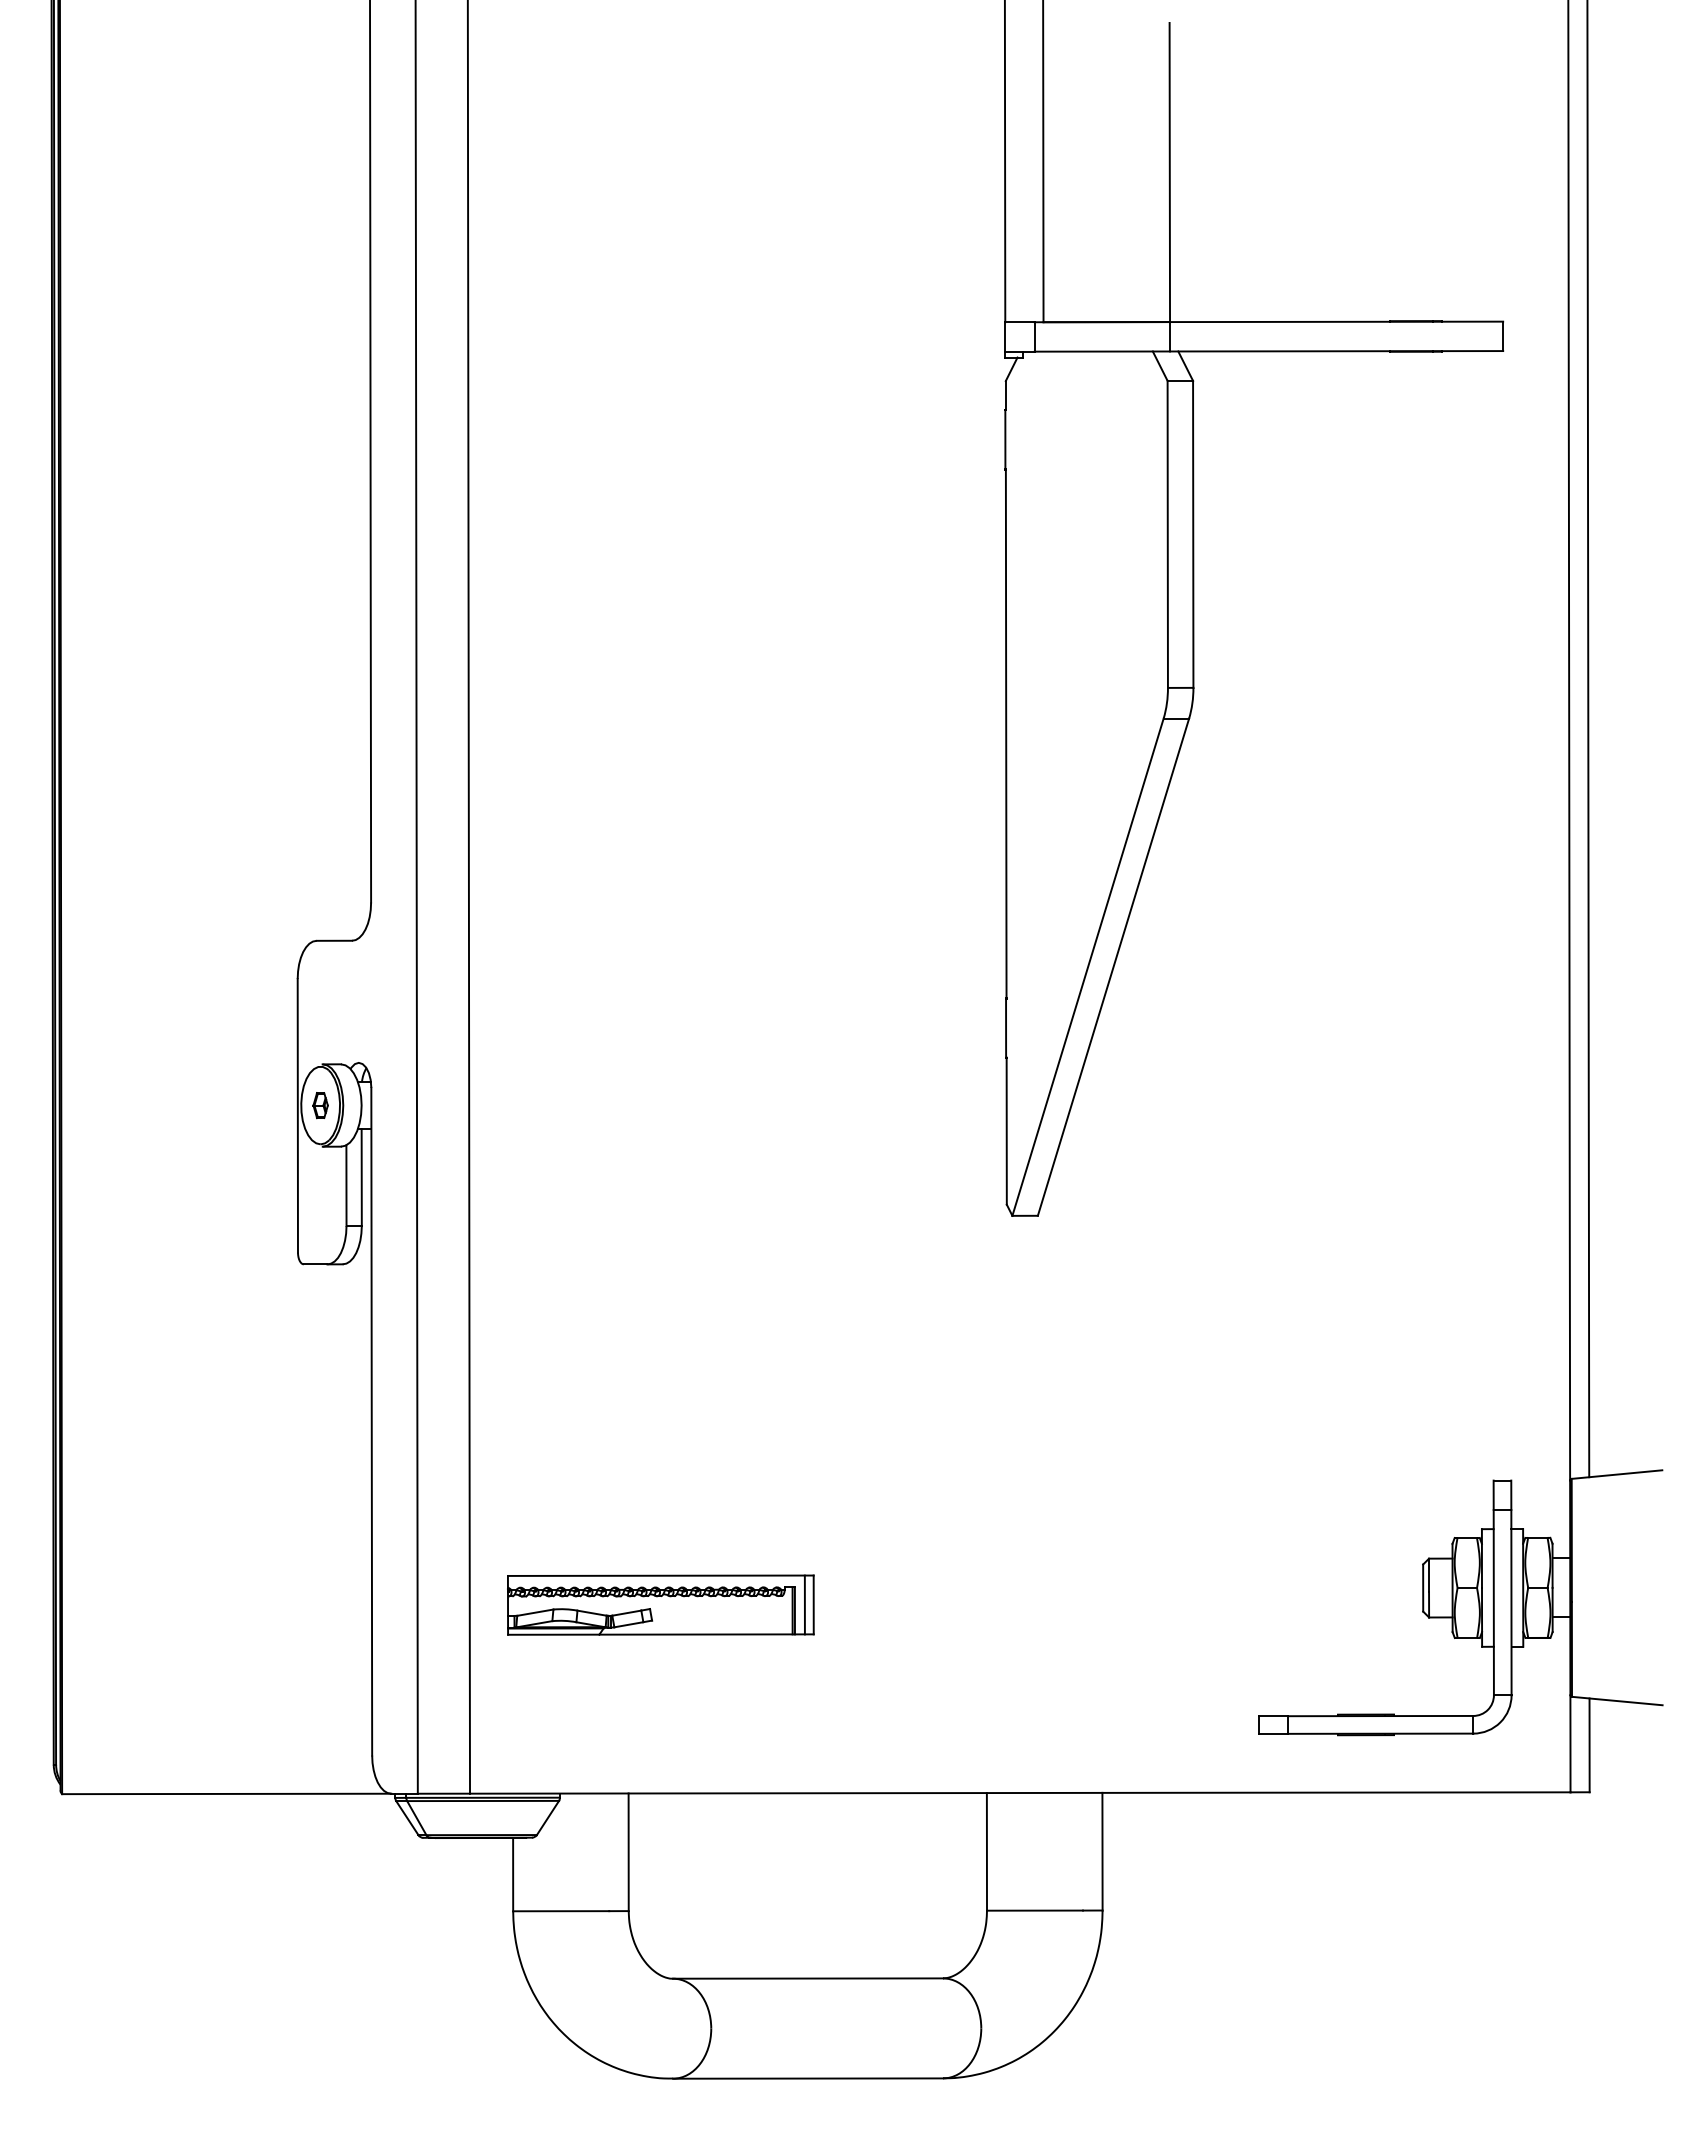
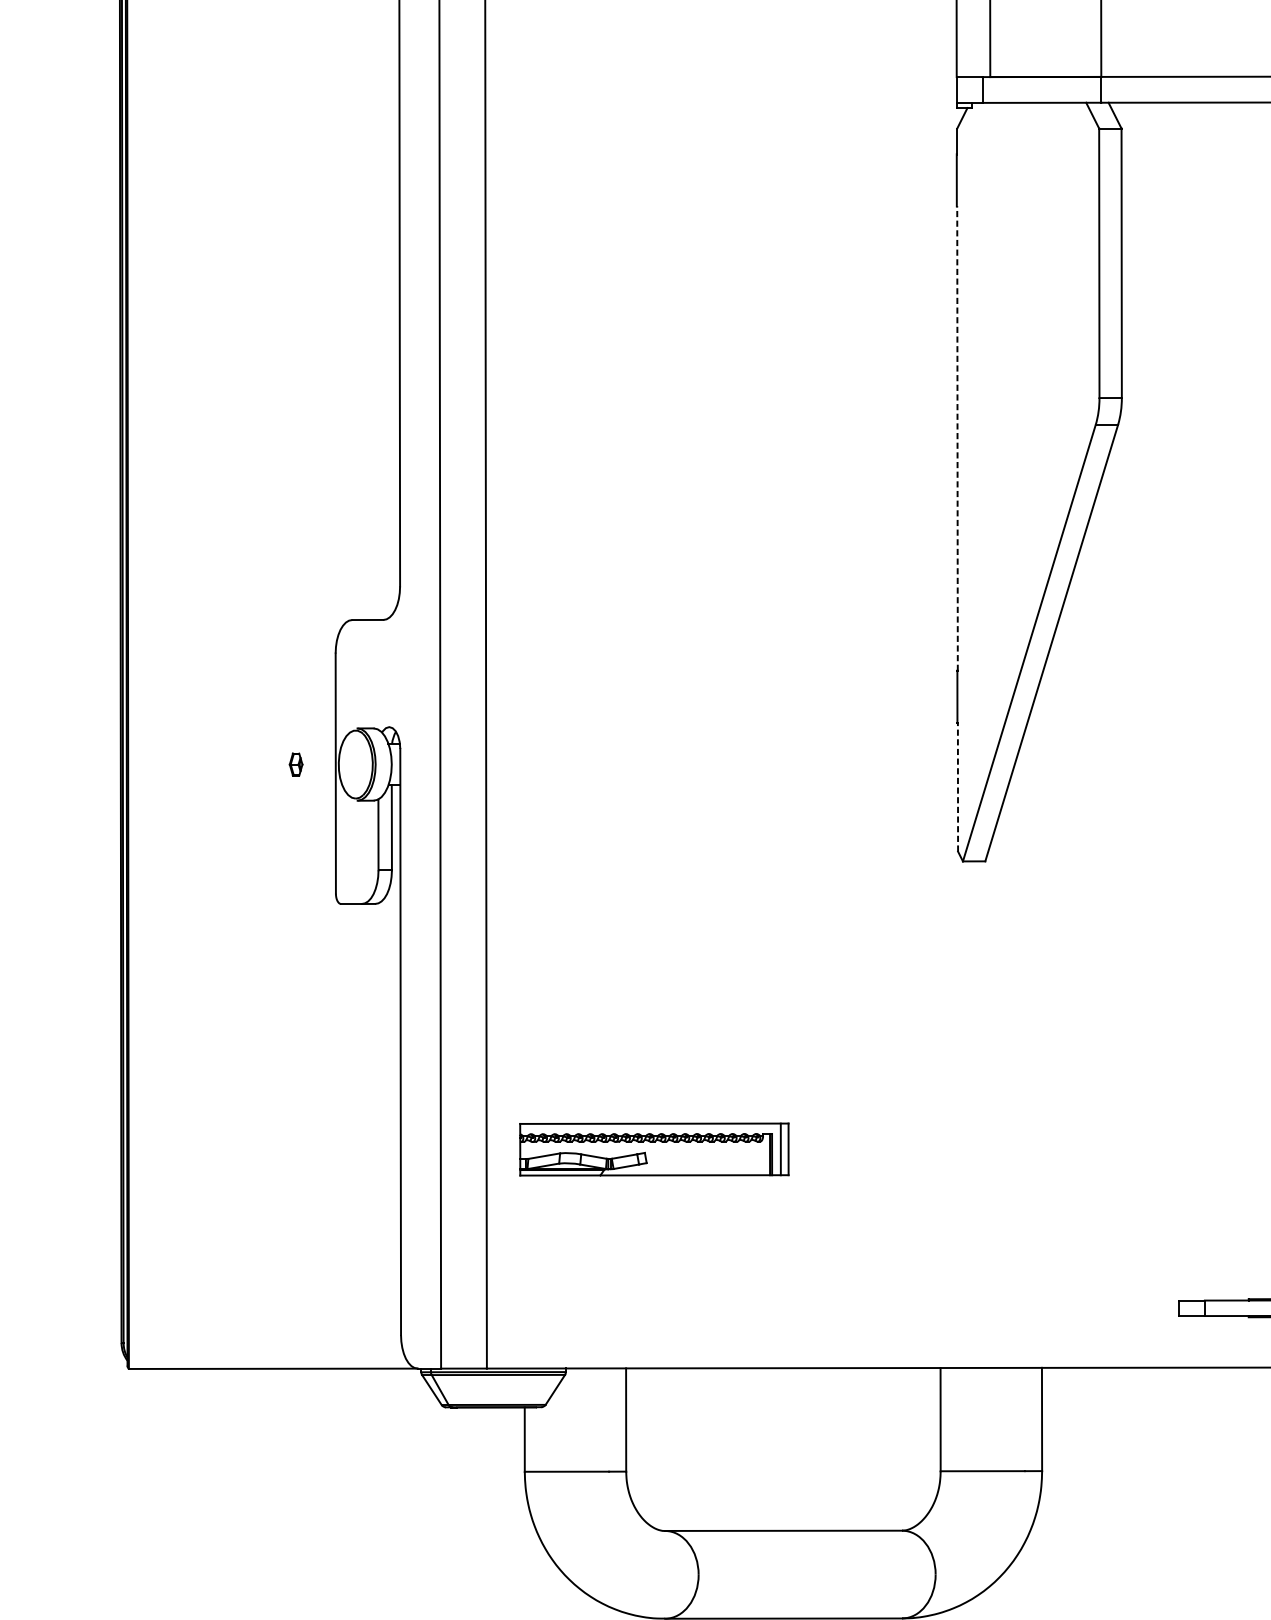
line: (1006, 734) -> (957, 438), solid -> dashed
part: (320, 1105) -> (295, 764), moved
line: (1006, 1131) -> (957, 787), solid -> dashed
part: (660, 1604) -> (654, 1148), moved

